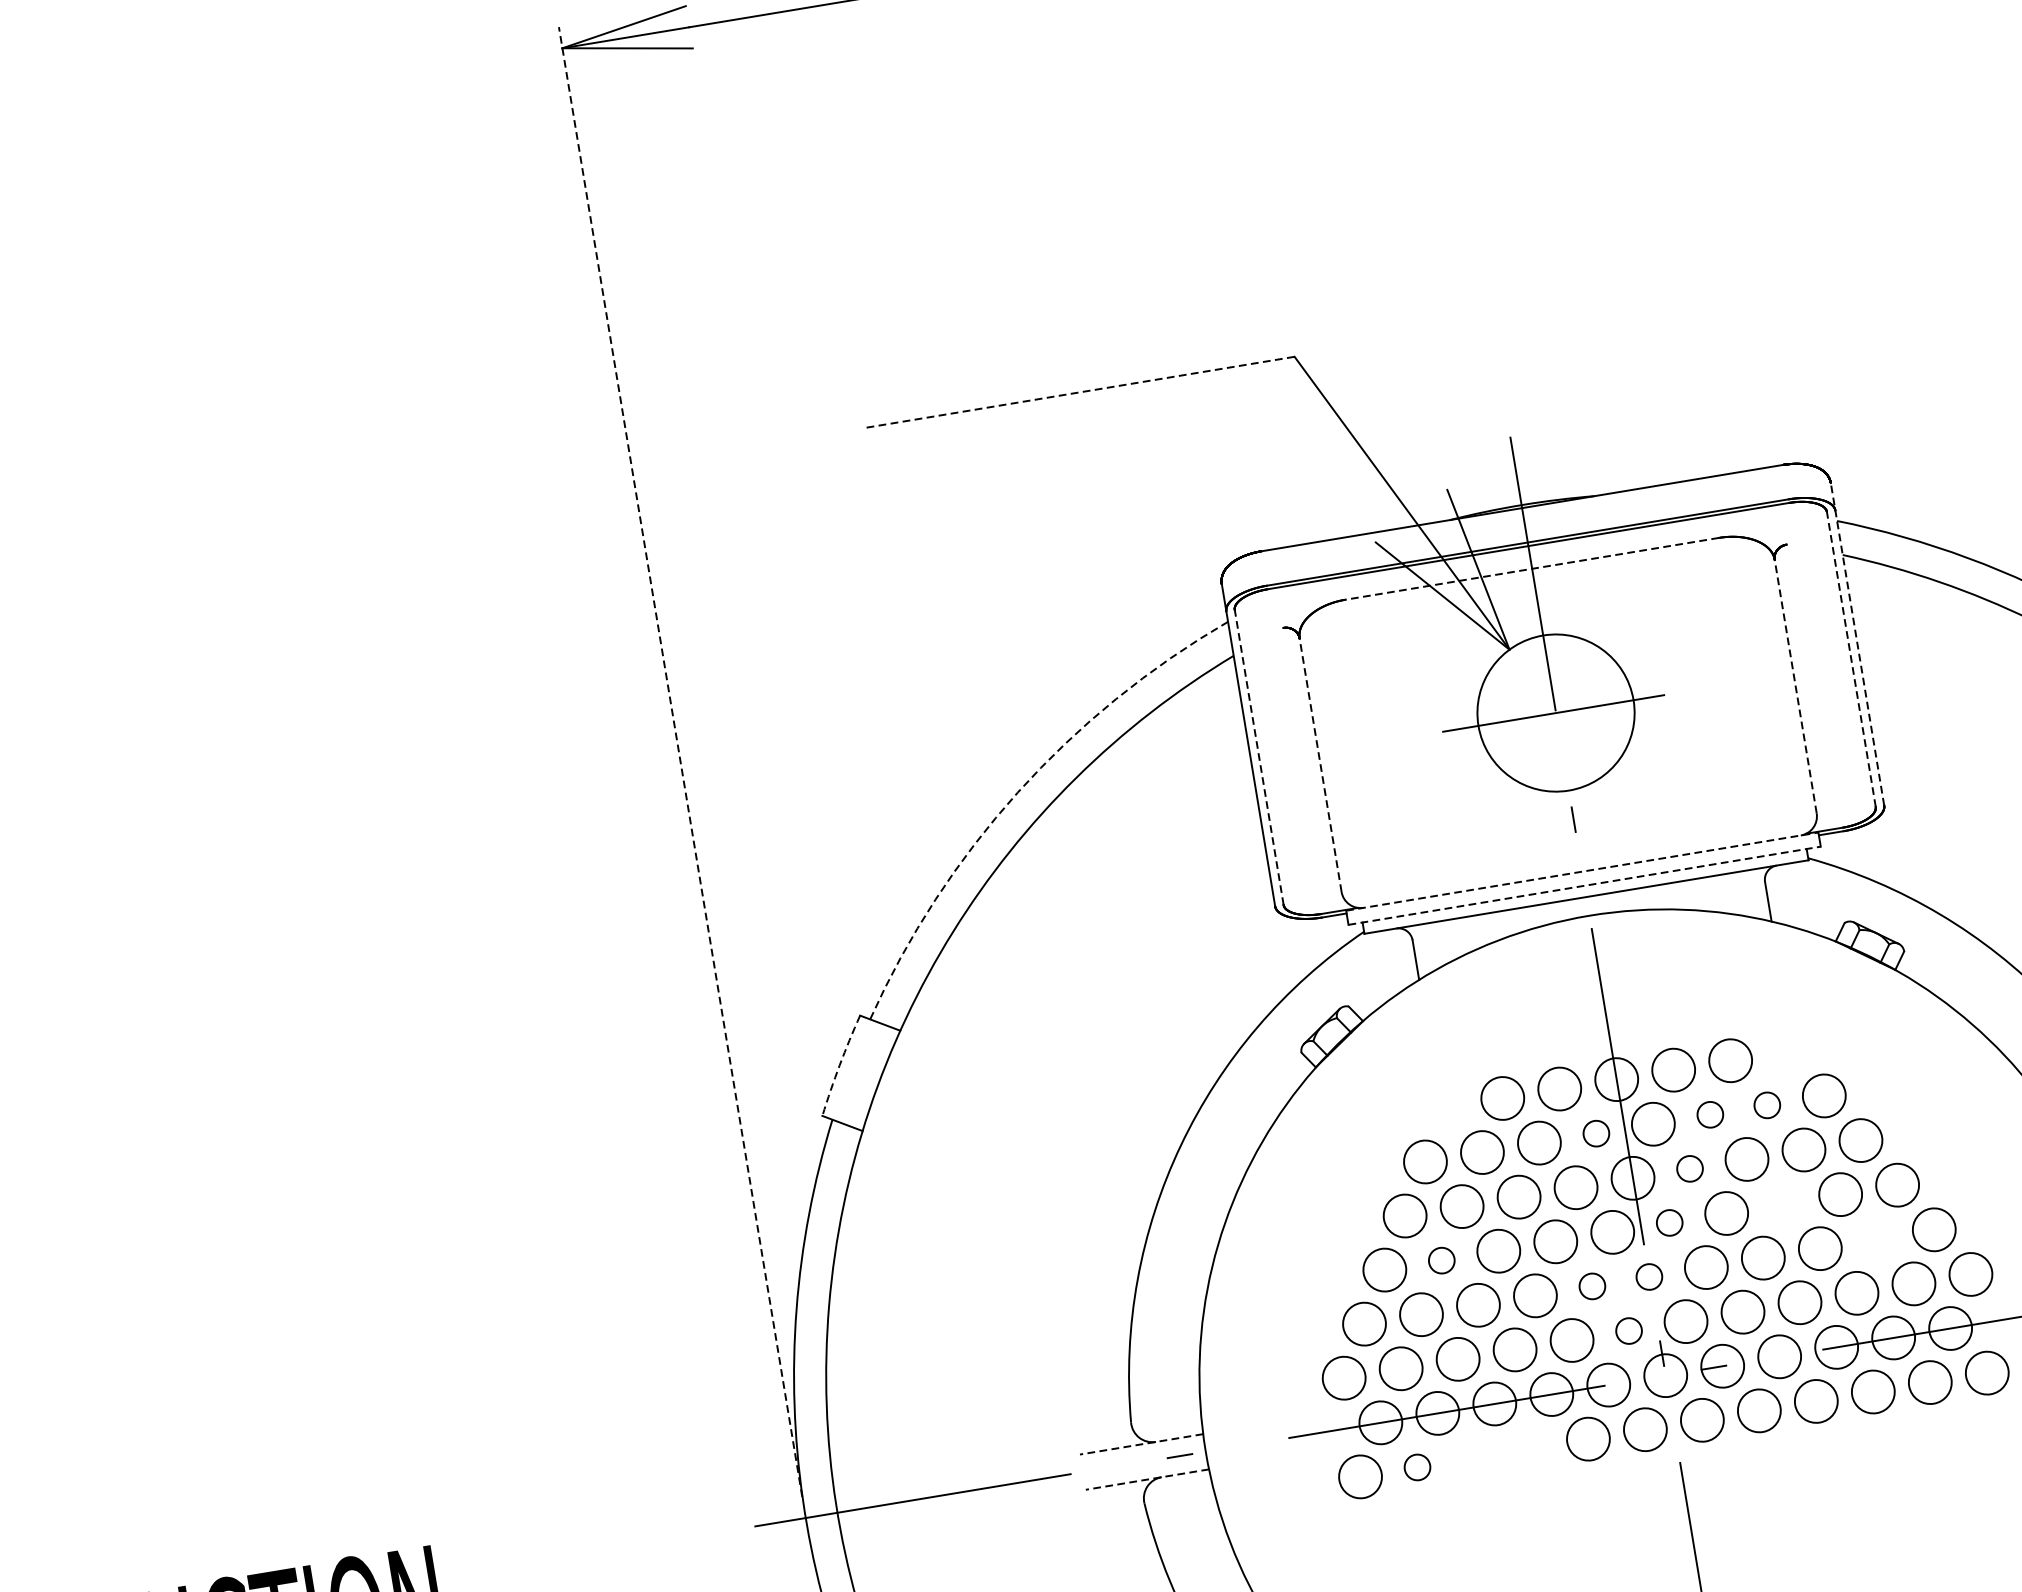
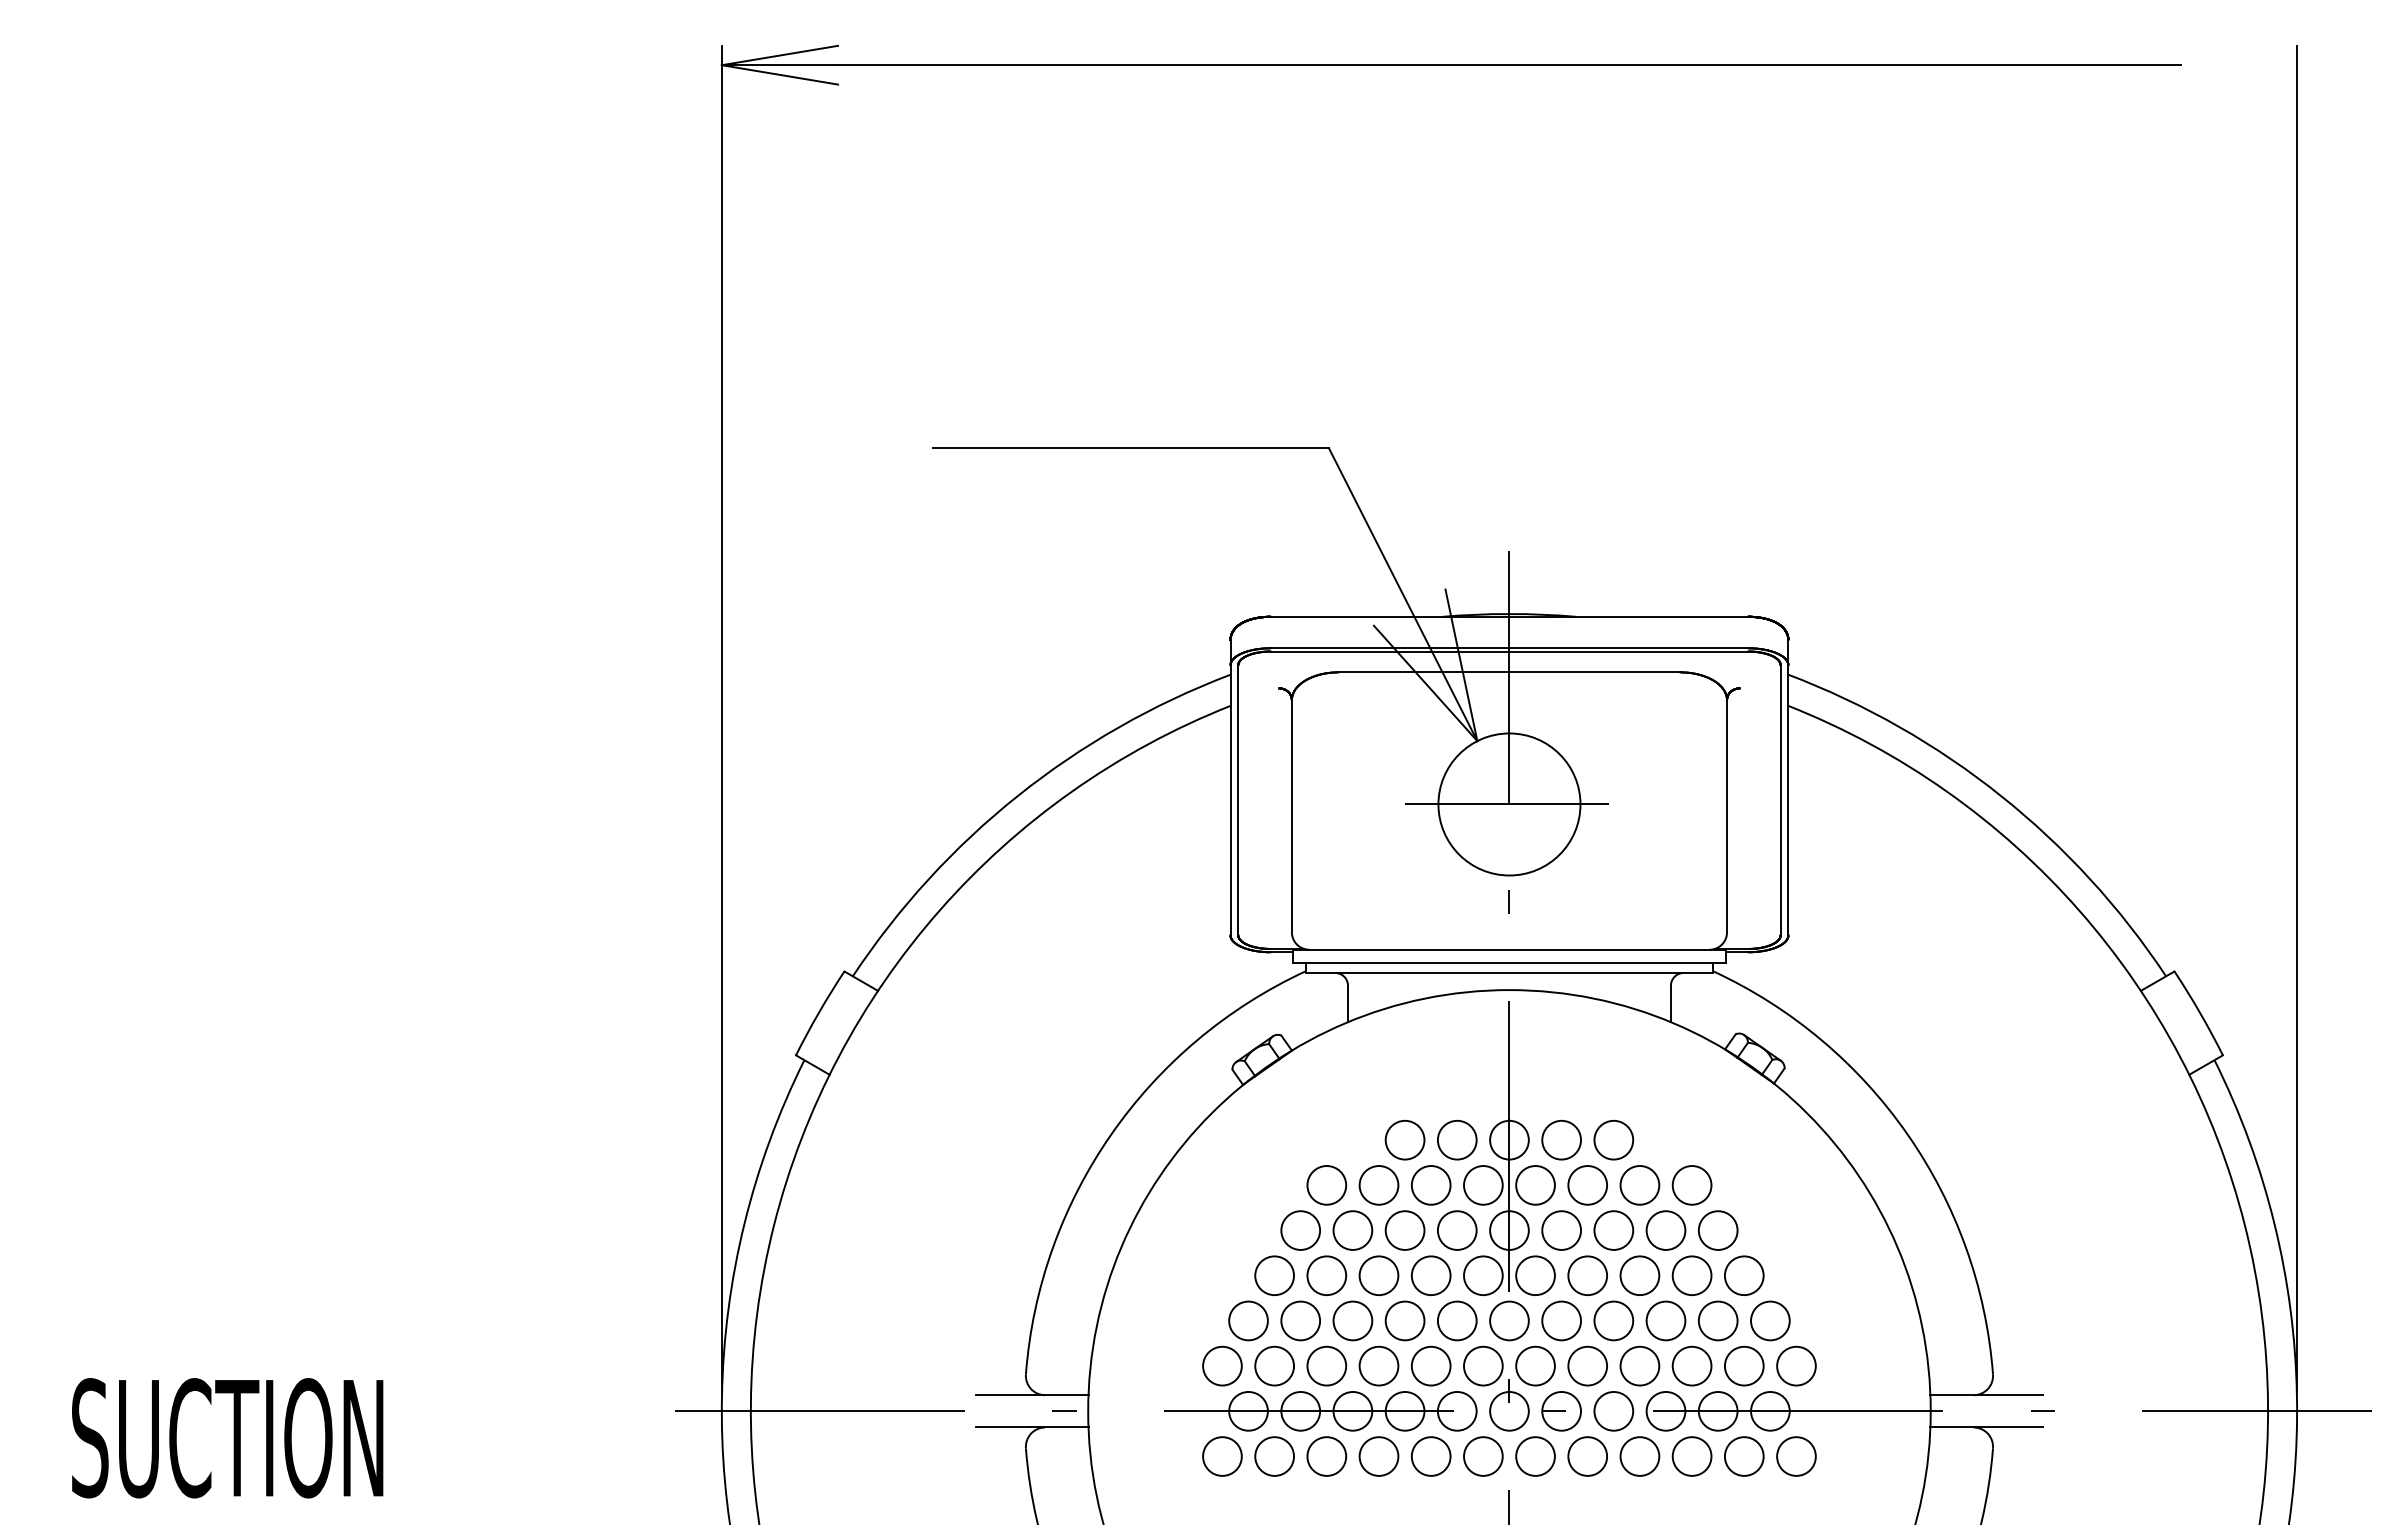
line: (1079, 392) -> (1131, 448), dashed -> solid
line: (1531, 569) -> (1508, 672), dashed -> solid
line: (1857, 644) -> (1788, 787), dashed -> solid
line: (1851, 658) -> (1780, 799), dashed -> solid
line: (1796, 685) -> (1727, 815), dashed -> solid
line: (1259, 756) -> (1238, 799), dashed -> solid
line: (680, 761) -> (721, 718), dashed -> solid
line: (1320, 764) -> (1291, 815), dashed -> solid
arc: (1018, 792) -> (1018, 795), dashed -> solid
line: (1582, 871) -> (1509, 949), dashed -> solid
line: (1584, 885) -> (1509, 962), dashed -> solid
arc: (839, 1065) -> (818, 1012), dashed -> solid
circle: (1766, 1105) -> (1639, 1185), size x1.67
circle: (1710, 1114) -> (1587, 1185), size x1.67
circle: (1596, 1133) -> (1483, 1185), size x1.67
circle: (1689, 1168) -> (1561, 1230), size x1.67
circle: (1783, 1203) -> (1639, 1275), added
circle: (1669, 1222) -> (1535, 1275), size x1.67
circle: (1877, 1238) -> (1718, 1320), added
circle: (1441, 1260) -> (1326, 1275), size x1.67
circle: (1649, 1276) -> (1509, 1320), size x1.67
circle: (1591, 1286) -> (1456, 1320), size x1.67
circle: (1629, 1330) -> (1483, 1365), size x1.67
line: (1141, 1444) -> (1031, 1395), dashed -> solid
circle: (1530, 1448) -> (1378, 1456), added
circle: (1474, 1458) -> (1326, 1456), added
circle: (1417, 1467) -> (1274, 1456), size x1.67
line: (1146, 1479) -> (1031, 1427), dashed -> solid

